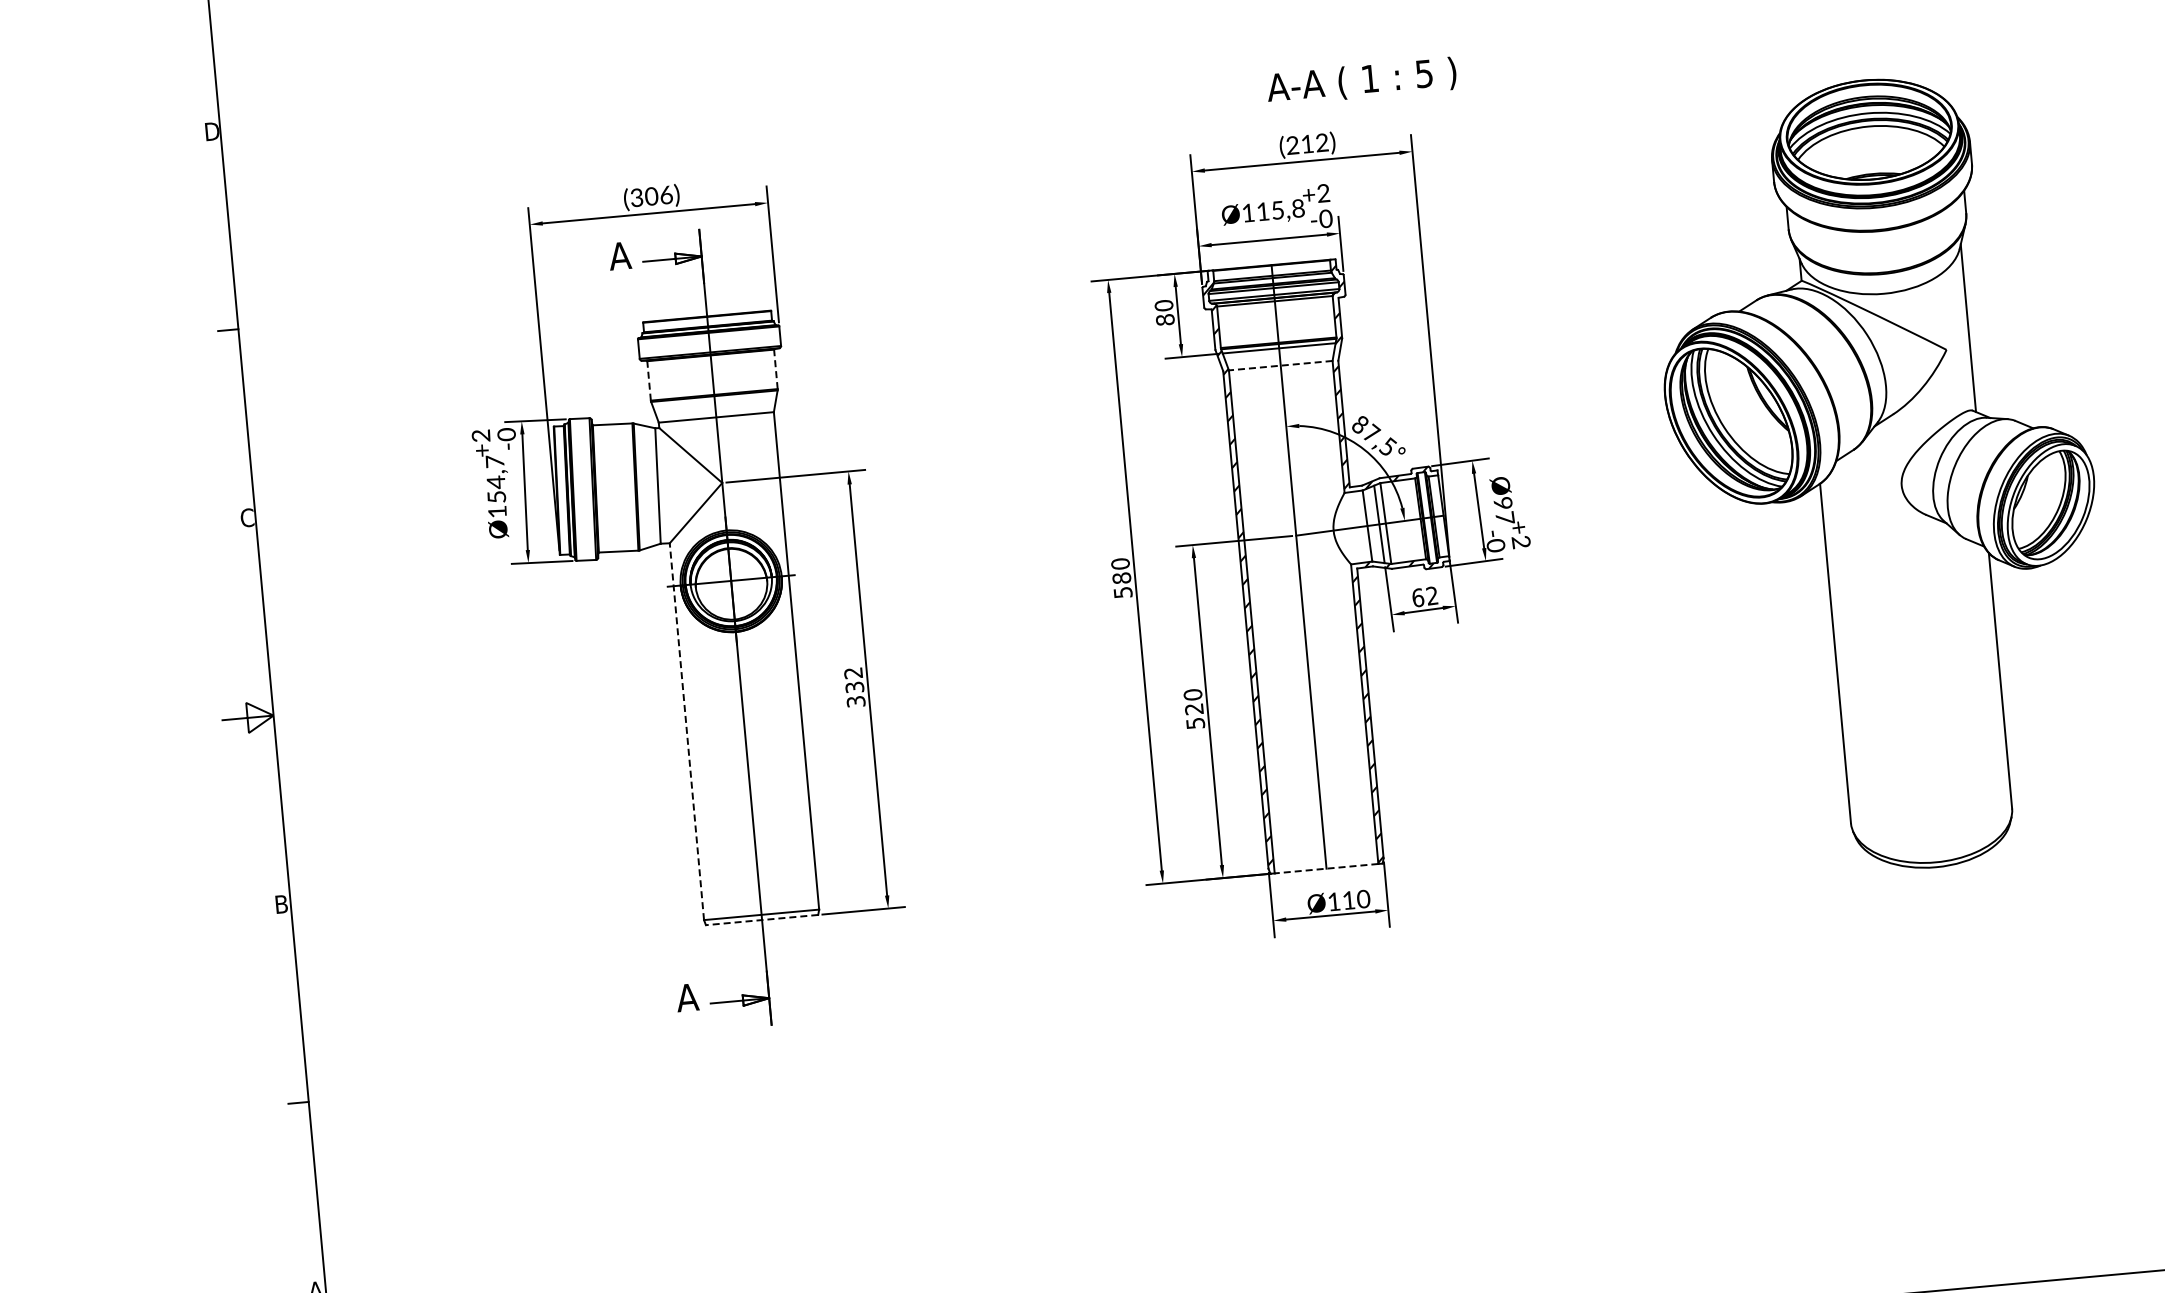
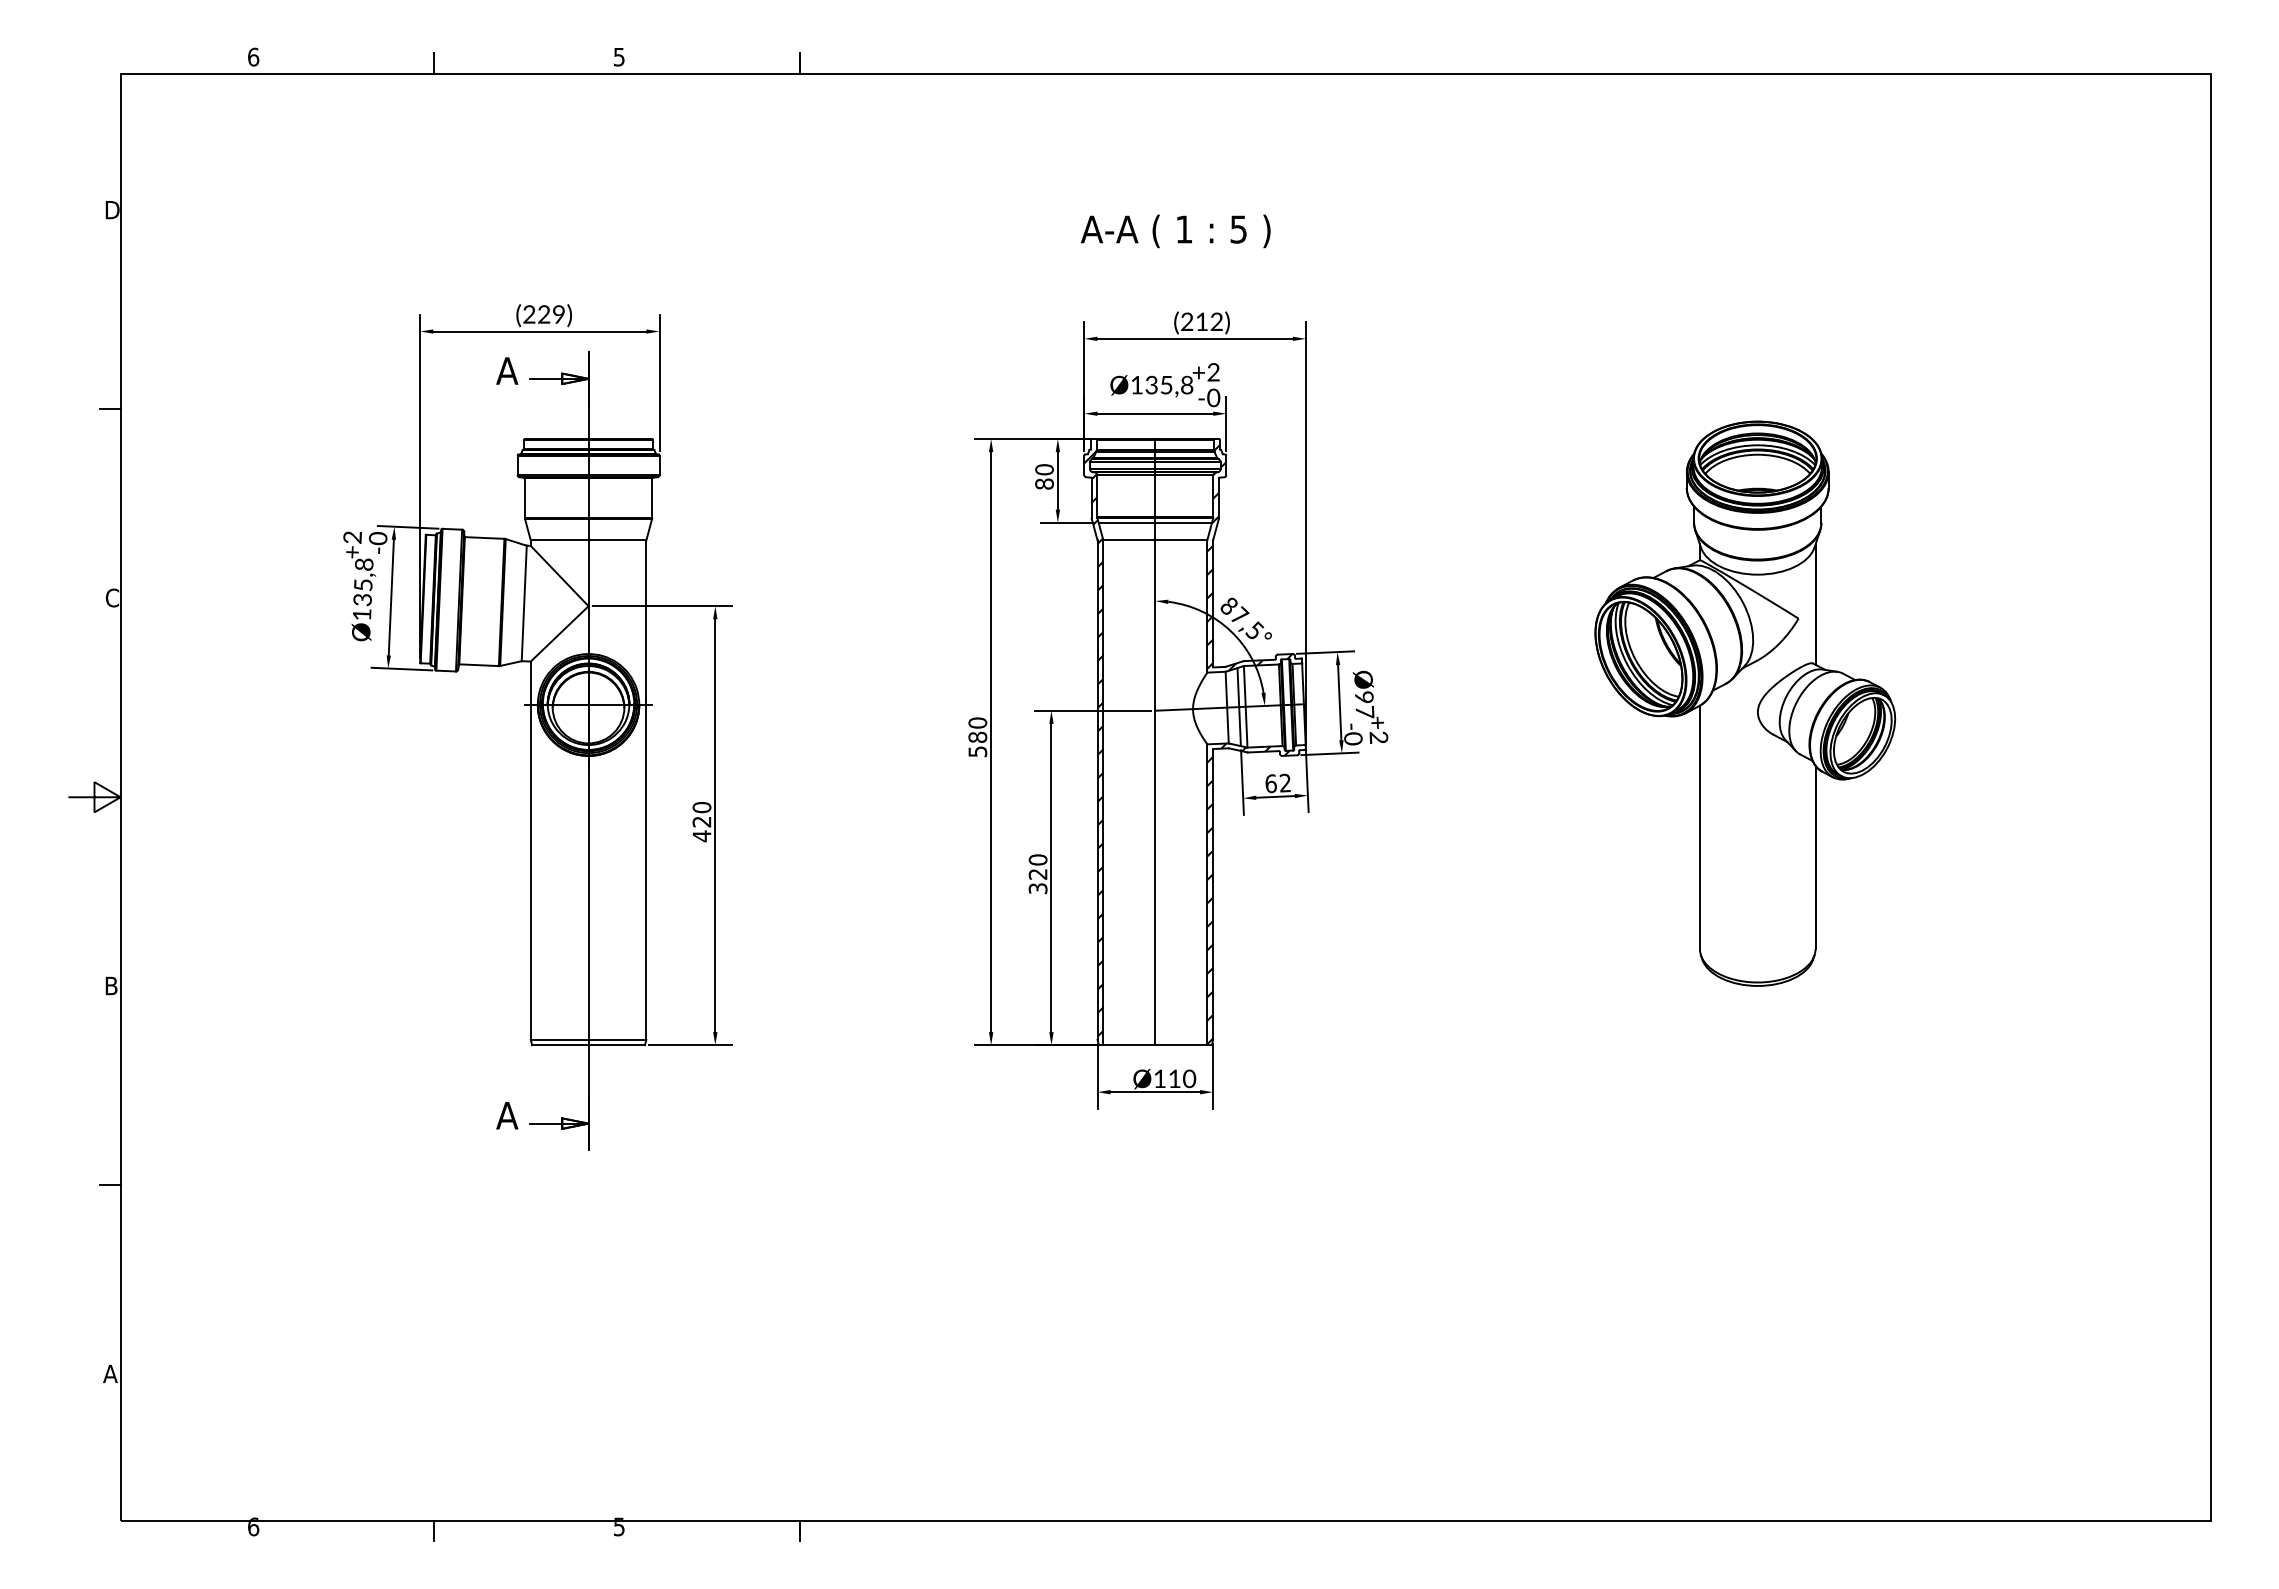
text: (1361, 81) -> (1175, 231), moved
text: (651, 196) -> (544, 314), (306) -> (229)
text: (1262, 211) -> (1151, 384), Ø115,8 -> Ø135,8
line: (1279, 366) -> (1154, 540), dashed -> solid
line: (776, 369) -> (652, 498), dashed -> solid
line: (648, 381) -> (524, 498), dashed -> solid
part: (1883, 474) -> (1745, 703), size x0.71
text: (495, 478) -> (363, 581), Ø154,7 -> Ø135,8
text: (854, 688) -> (701, 822), 332 -> 420
text: (1194, 723) -> (1037, 888), 520 -> 320
line: (686, 731) -> (530, 850), dashed -> solid
line: (1325, 869) -> (1154, 1045), dashed -> solid
line: (762, 920) -> (588, 1045), dashed -> solid

